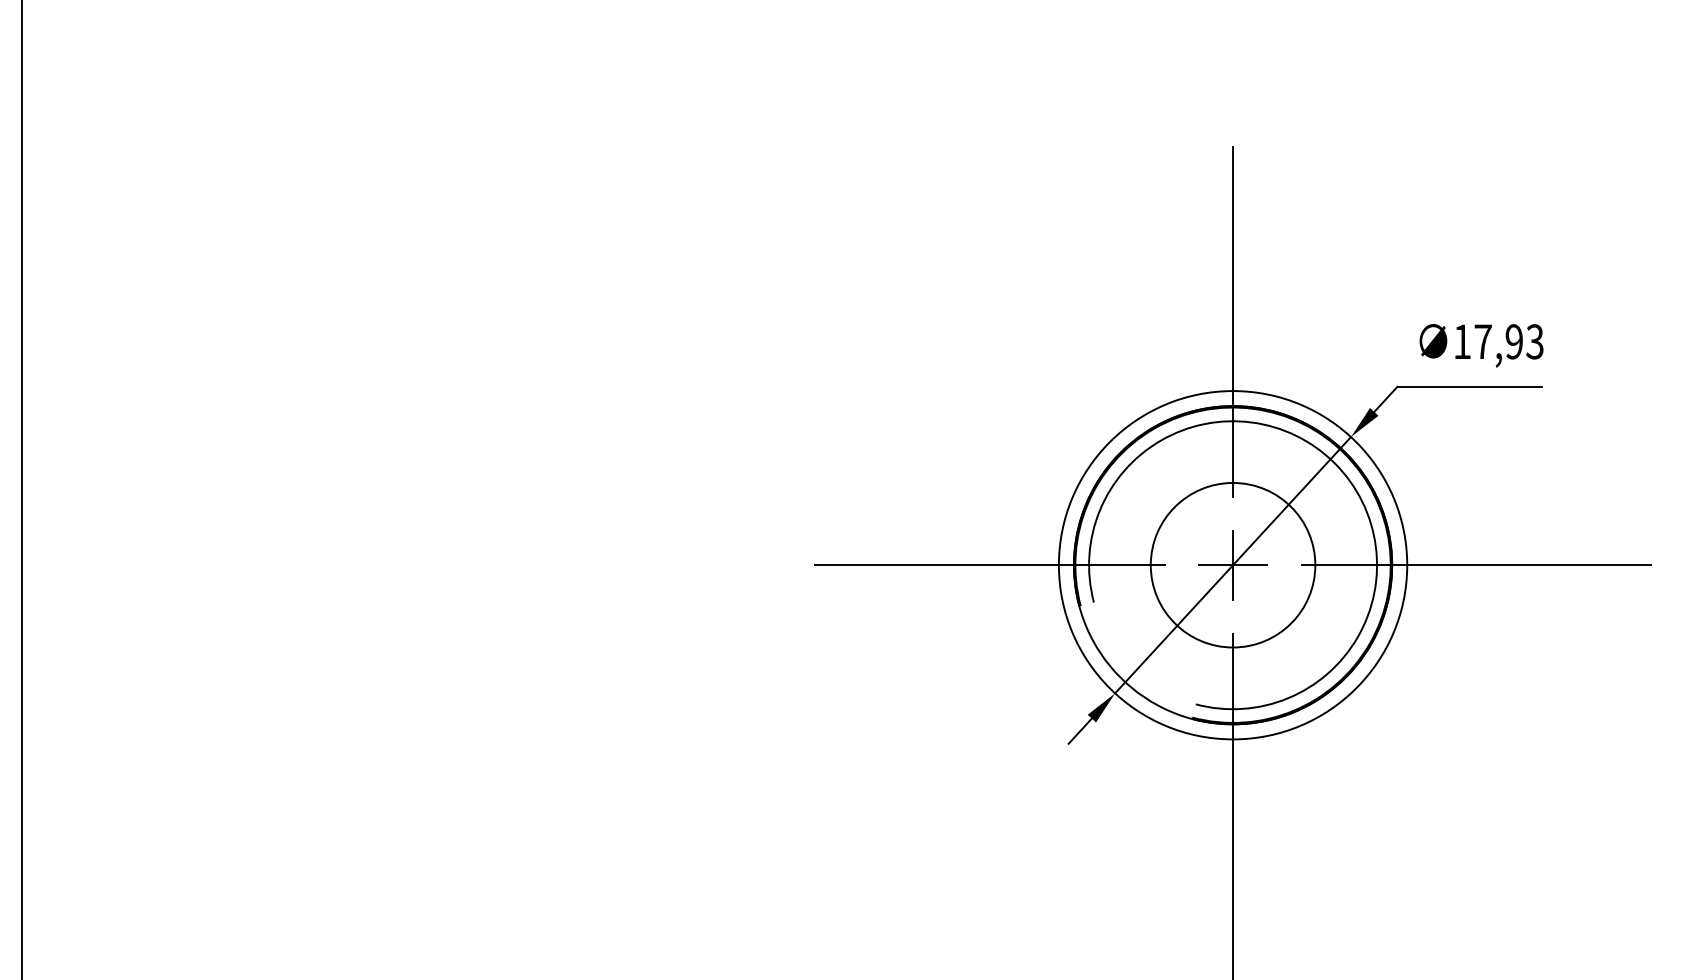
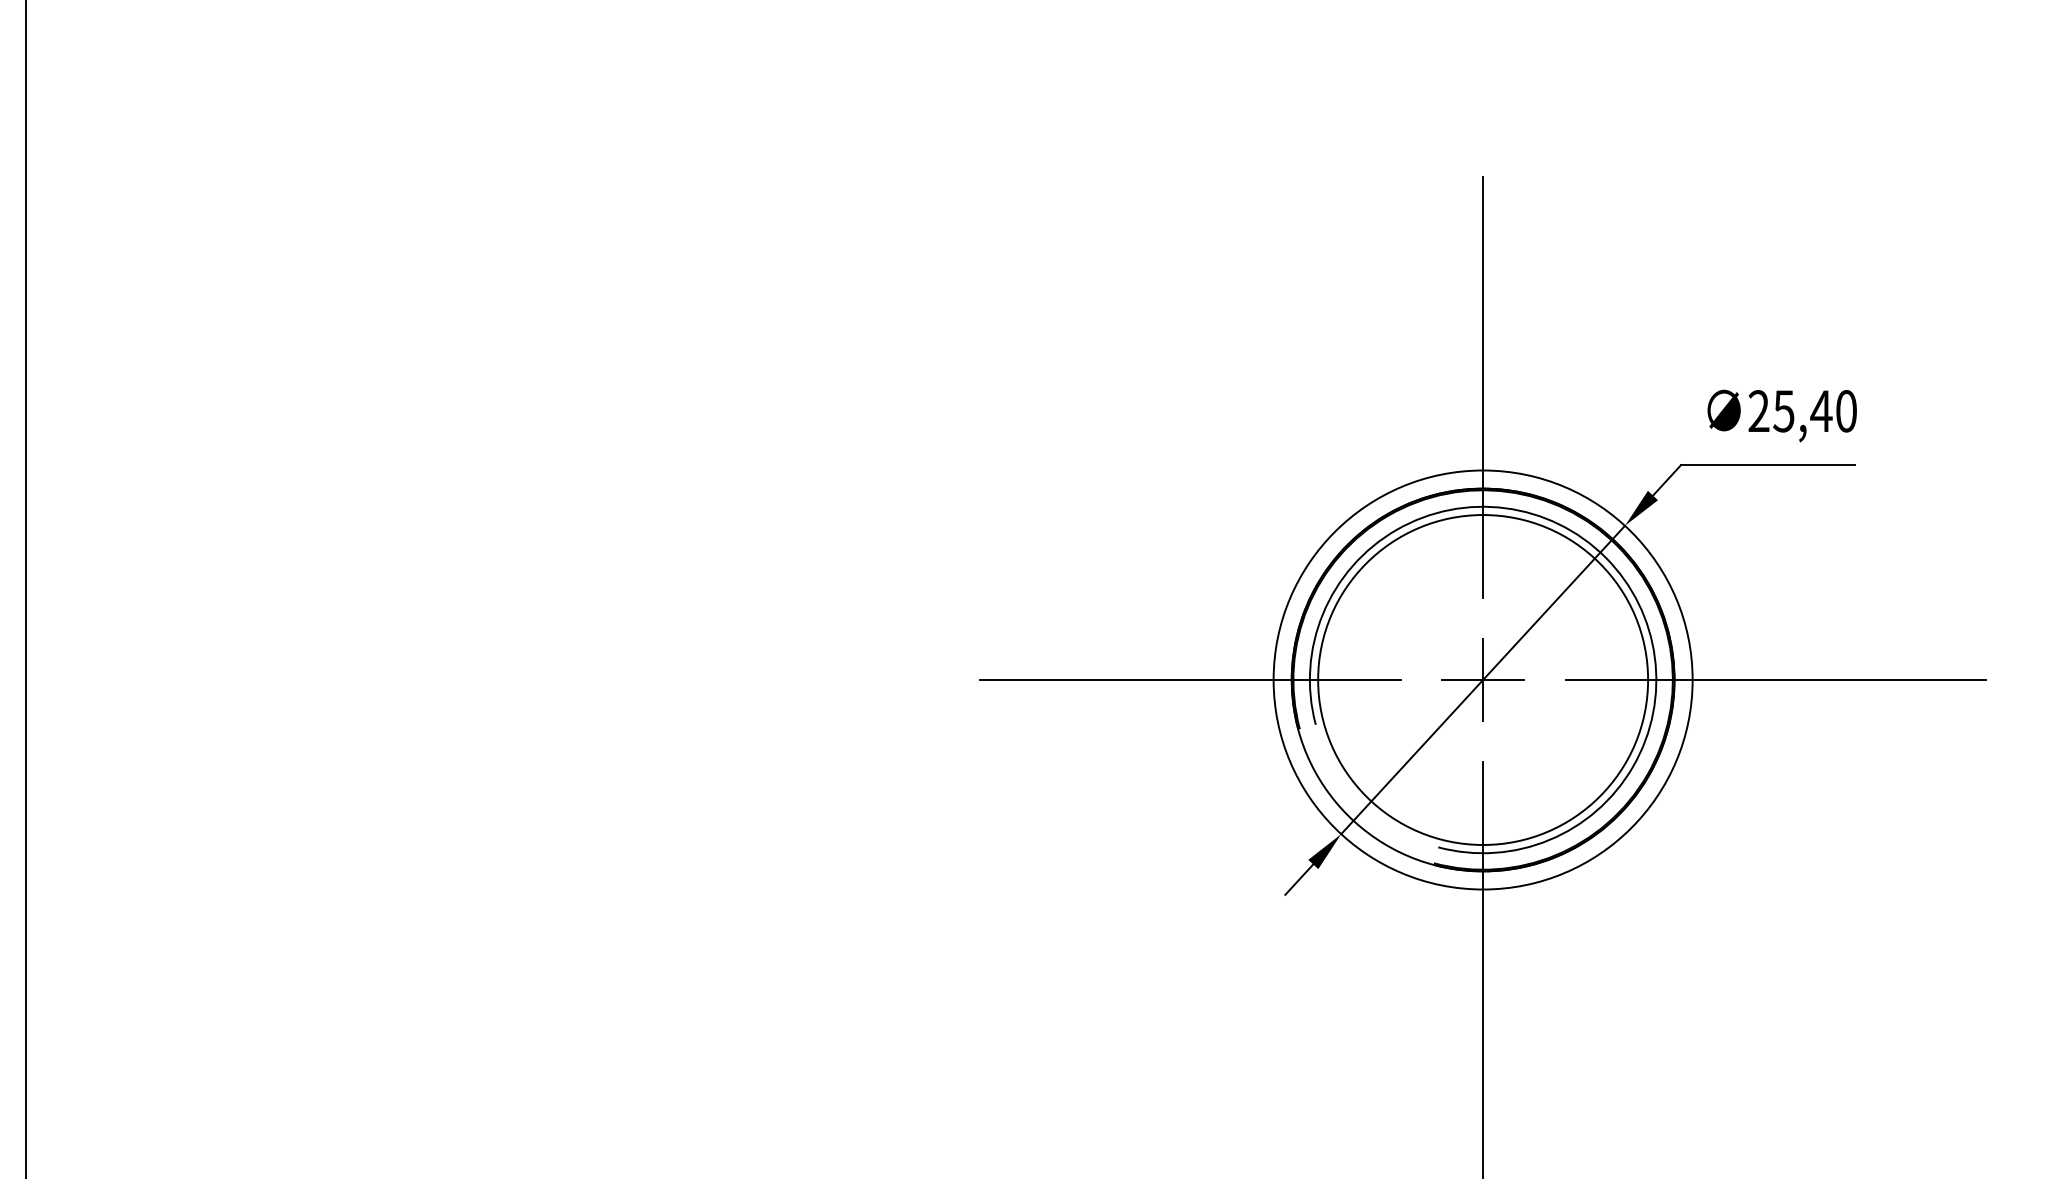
text: (1498, 341) -> (1802, 410), 17,93 -> 25,40
circle: (1232, 565) -> (1482, 680), size x1.67

